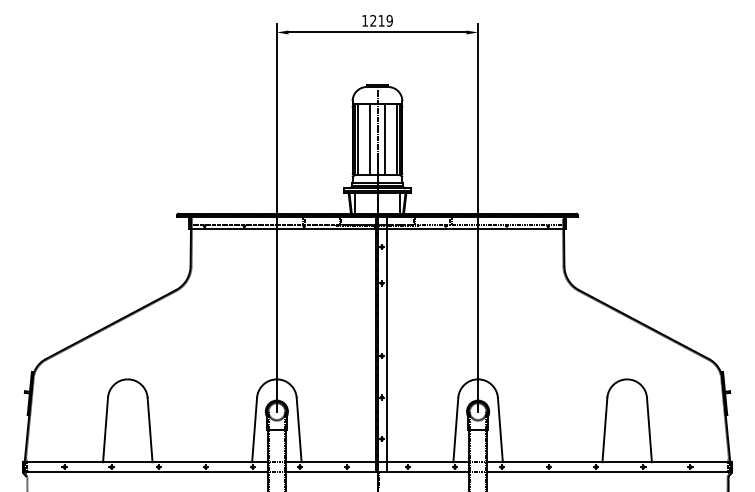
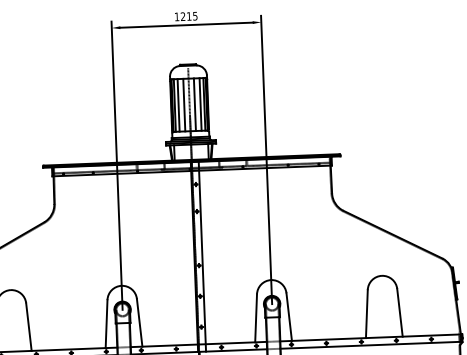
text: (389, 20) -> (195, 15), 1219 -> 1215
line: (362, 139) -> (178, 105), added
line: (392, 139) -> (200, 104), added

